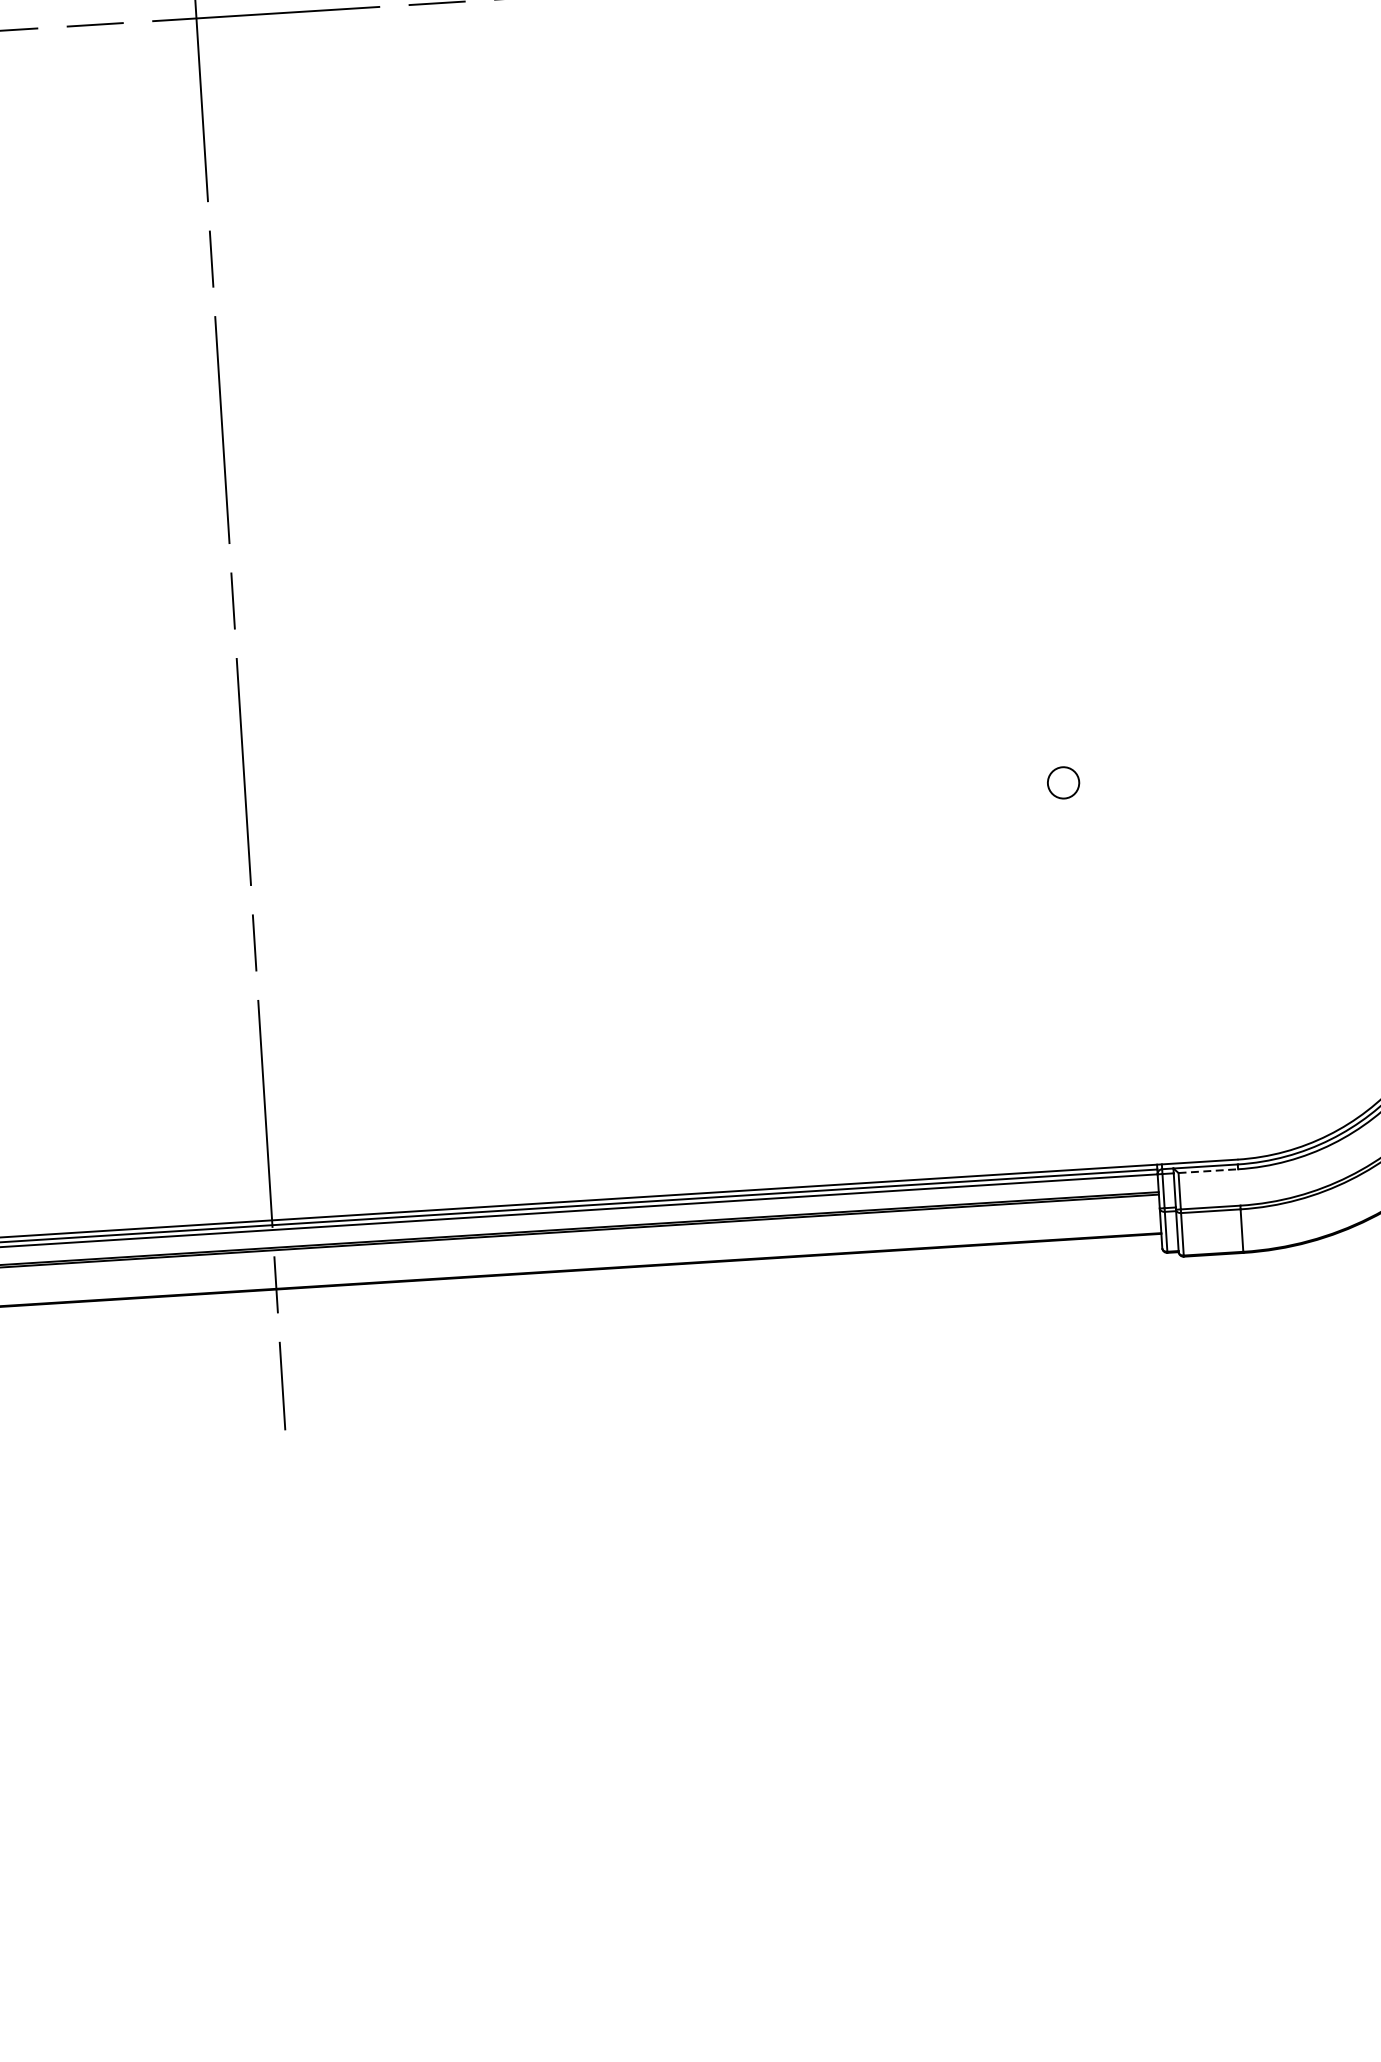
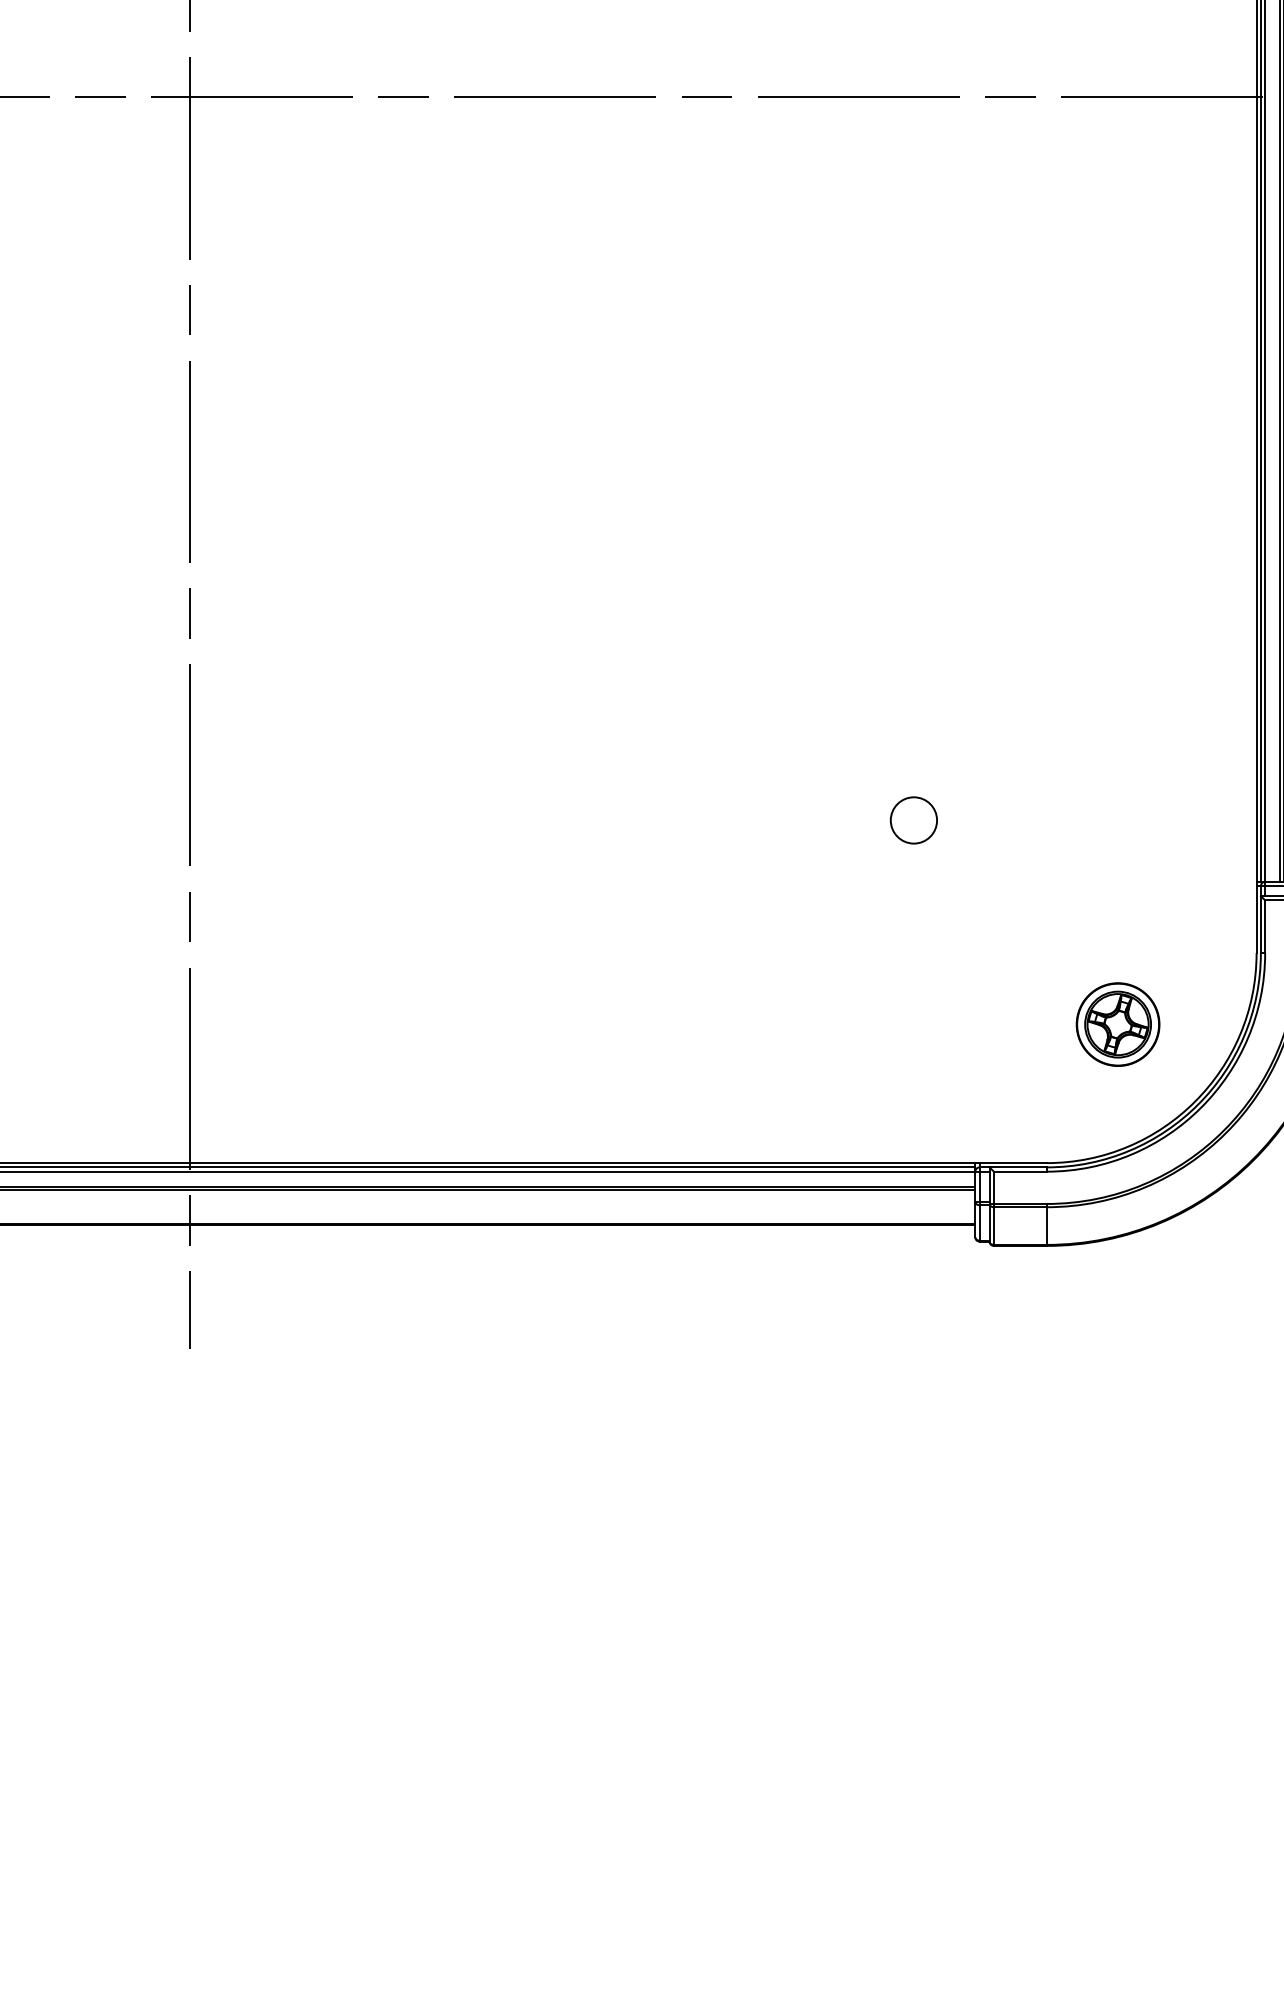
circle: (1063, 782) -> (913, 820), size x1.67
part: (1307, 998) -> (1117, 1024), added
line: (1208, 1170) -> (1020, 1171), dashed -> solid

